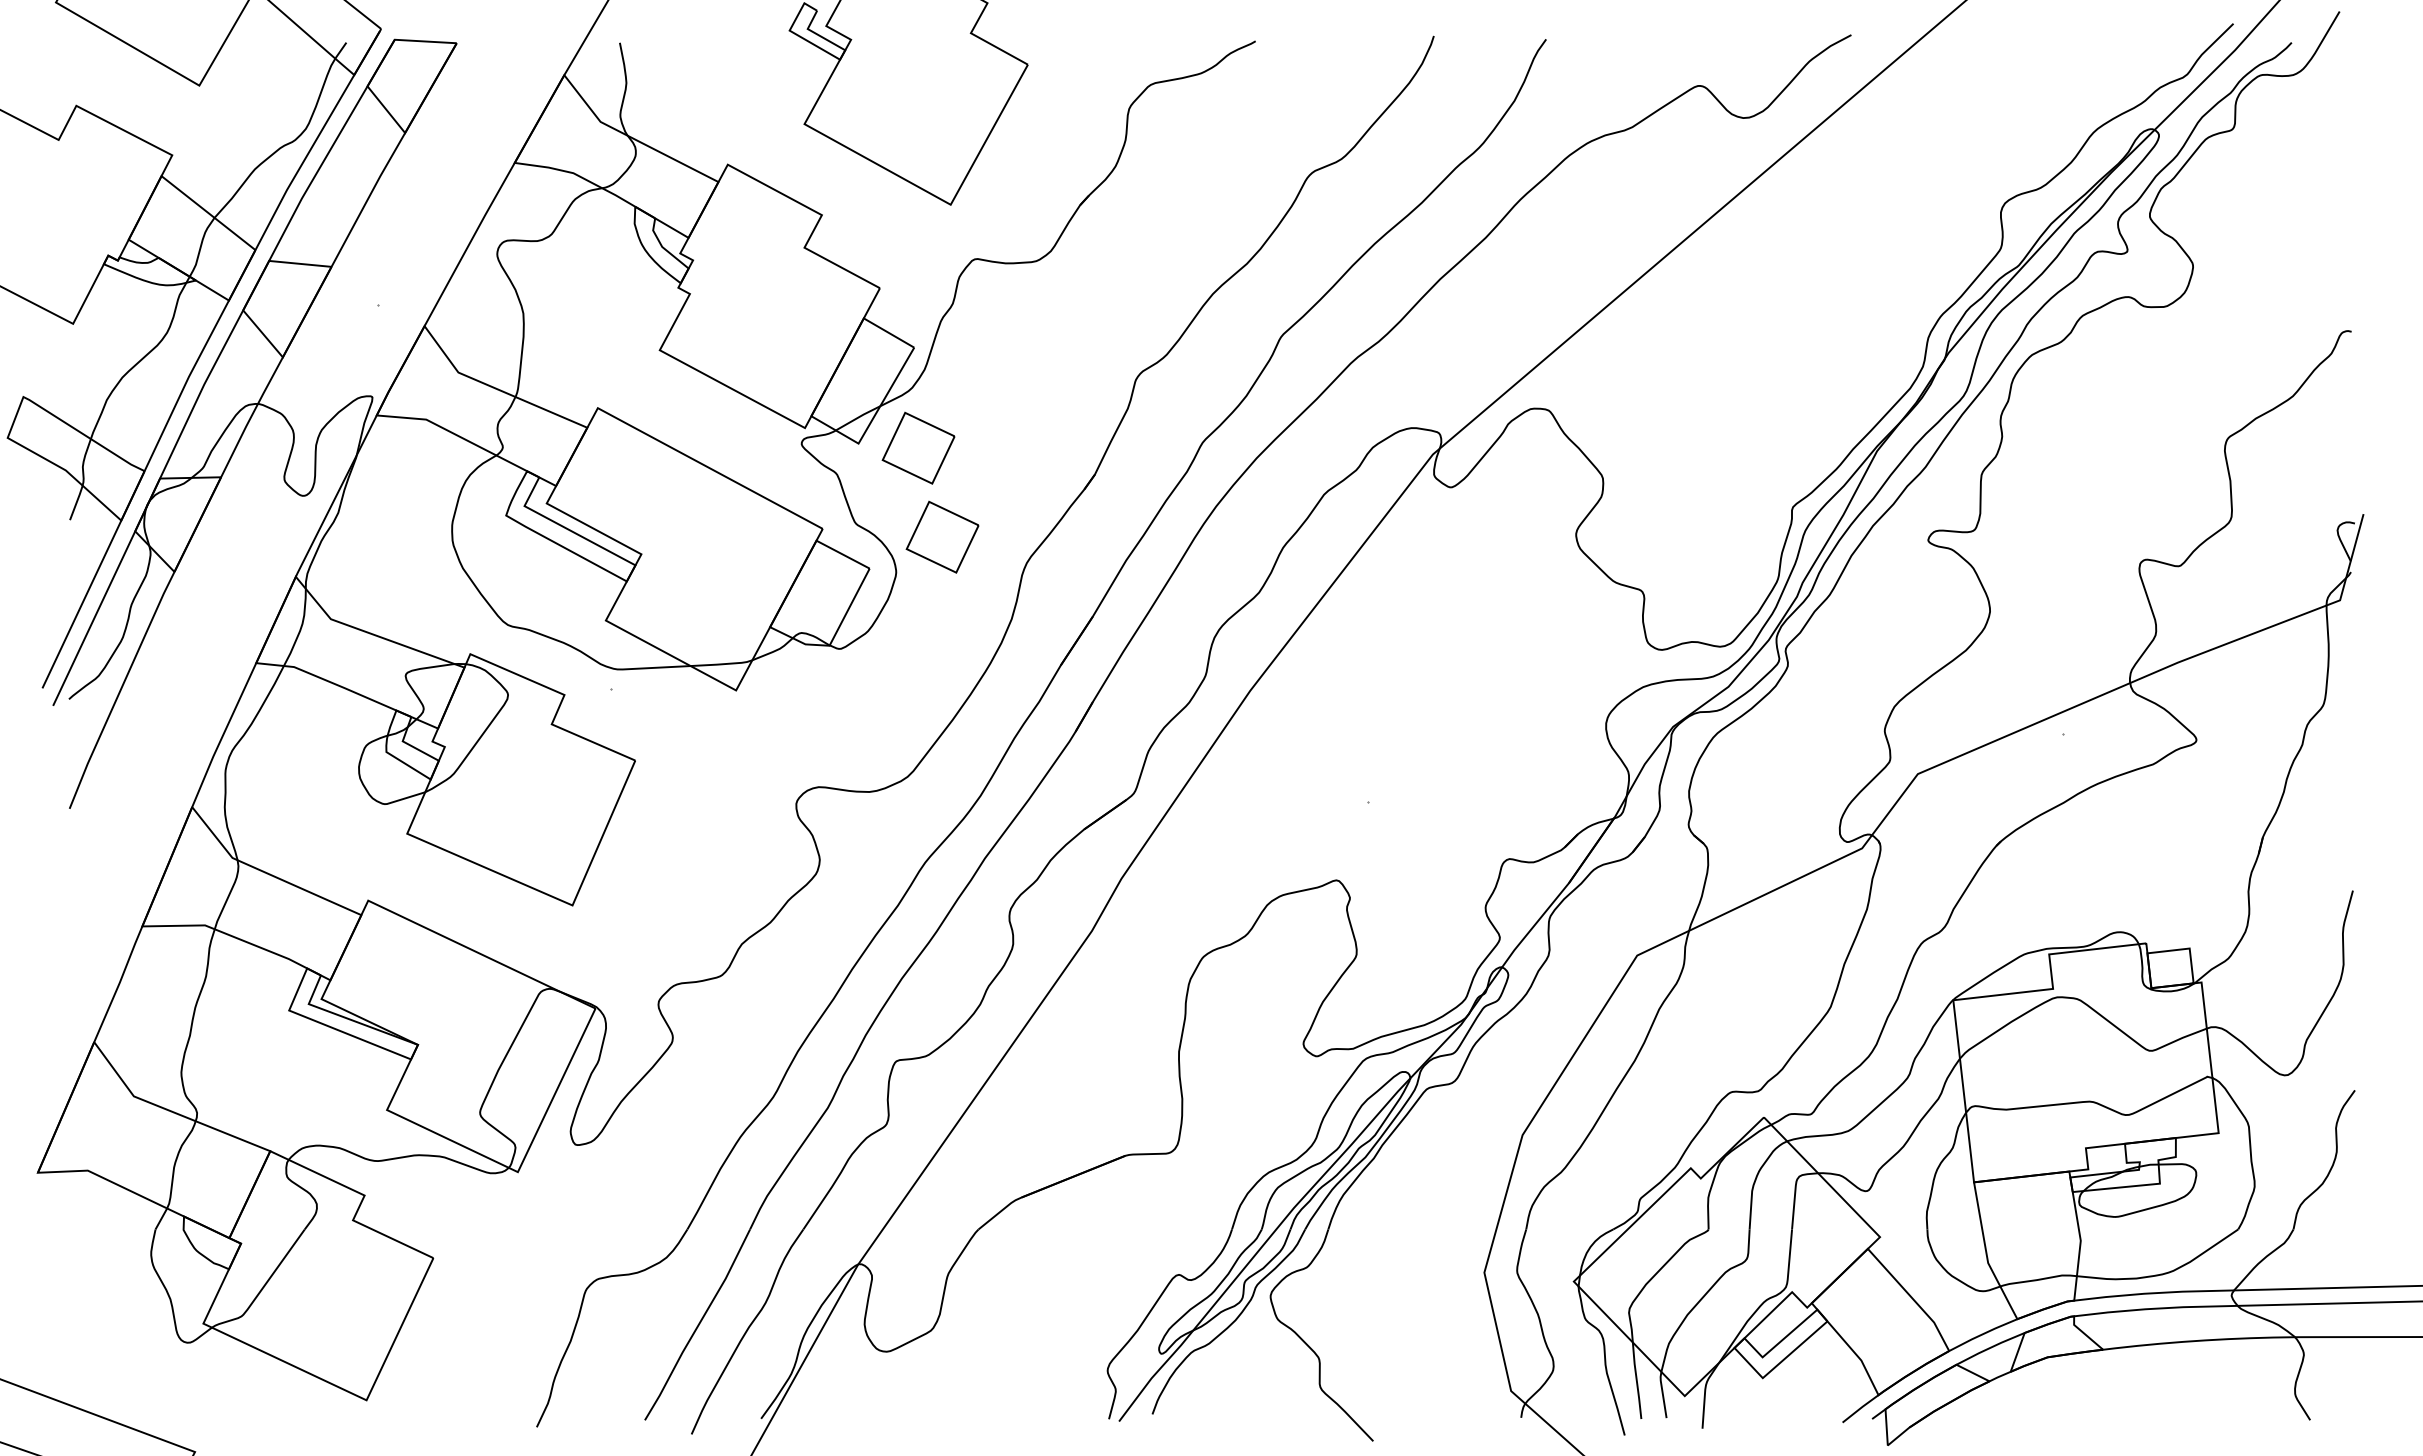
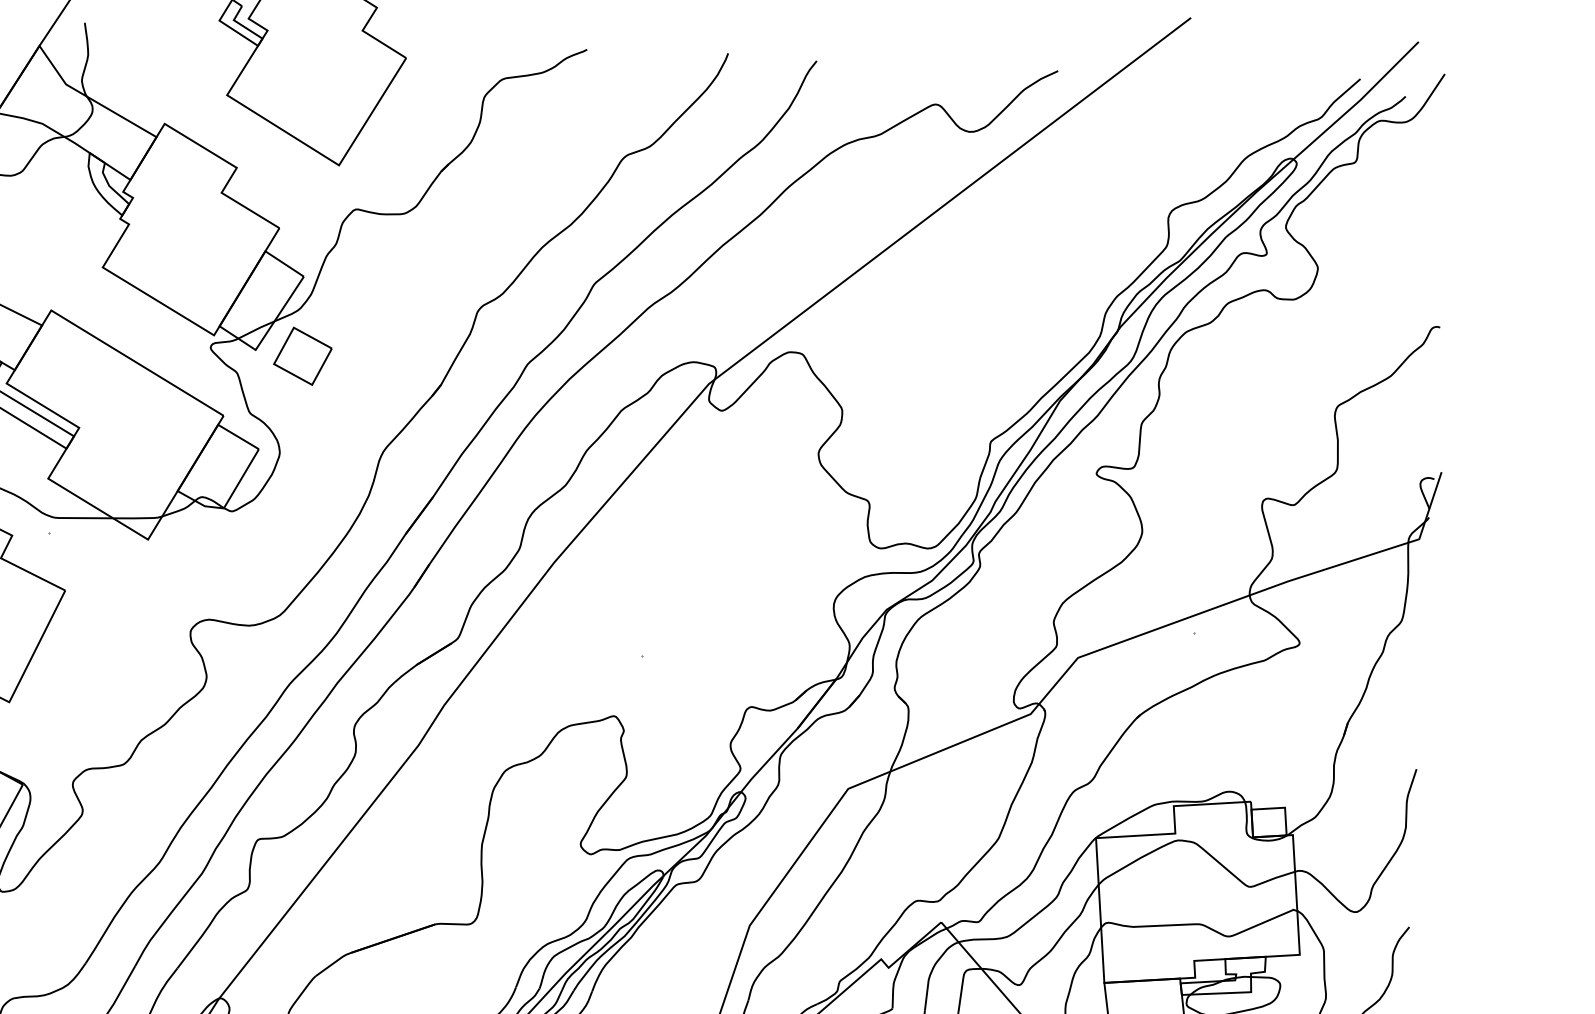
part: (942, 536) -> (317, 427), removed

